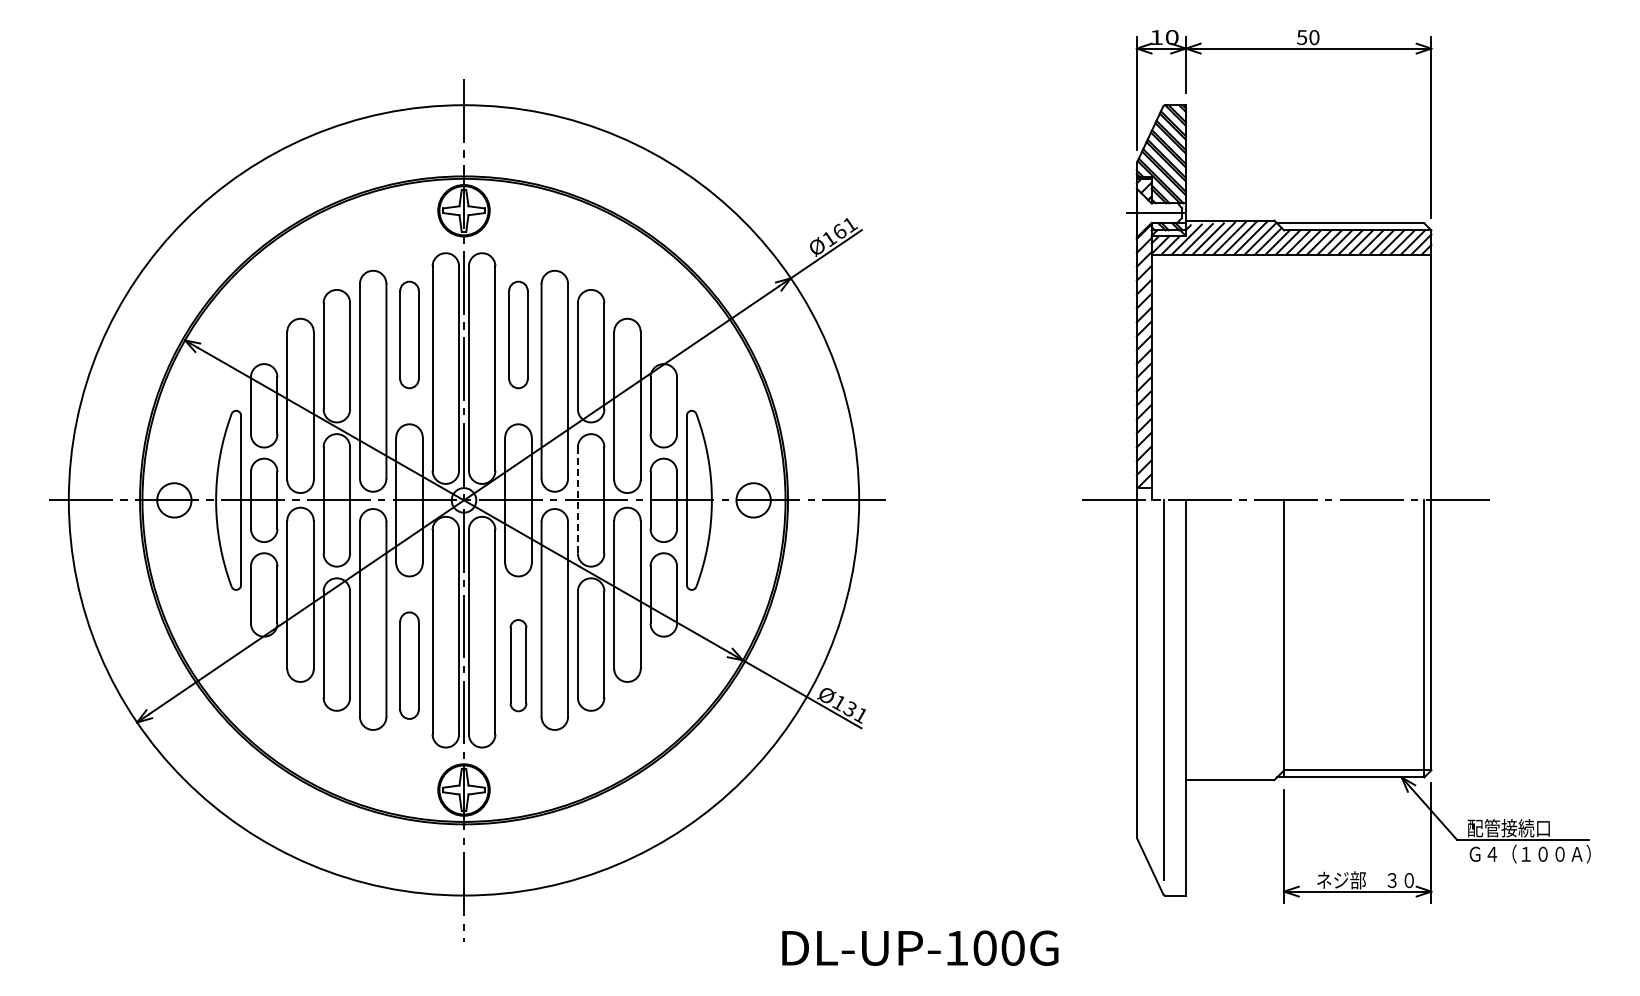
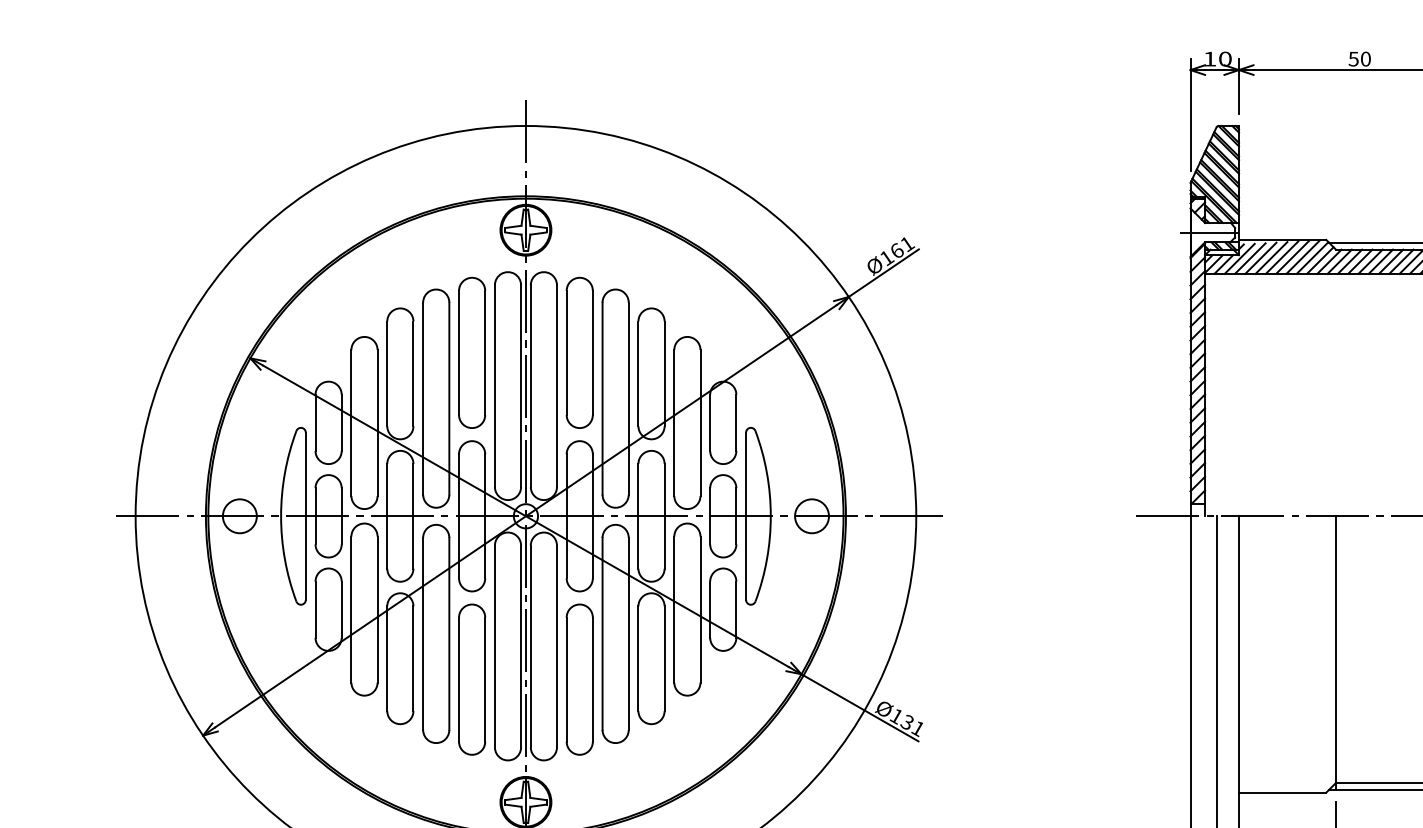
part: (409, 334) -> (472, 352), size x1.43
part: (518, 334) -> (579, 352), size x1.43
line: (577, 500) -> (638, 516), dashed -> solid
part: (409, 665) -> (472, 679), size x1.43
part: (518, 665) -> (579, 679), size x1.67

